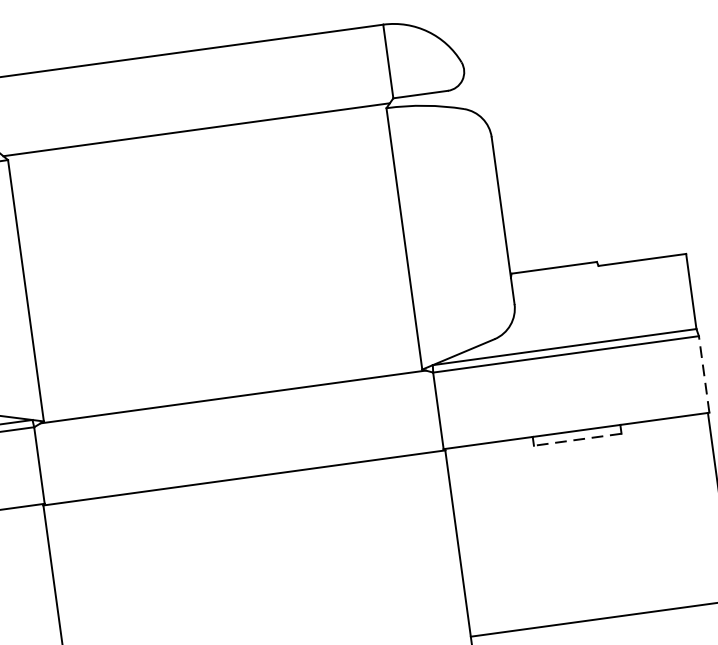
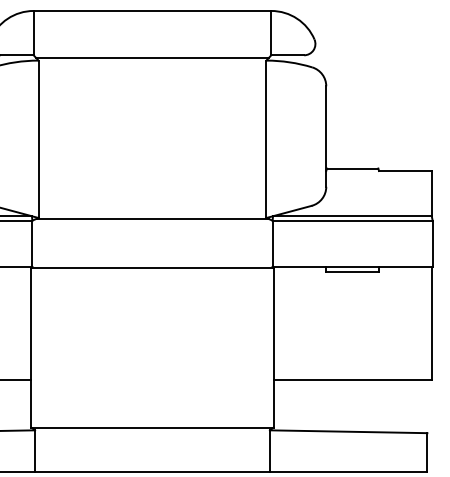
line: (703, 374) -> (432, 243), dashed -> solid
line: (577, 440) -> (352, 272), dashed -> solid

